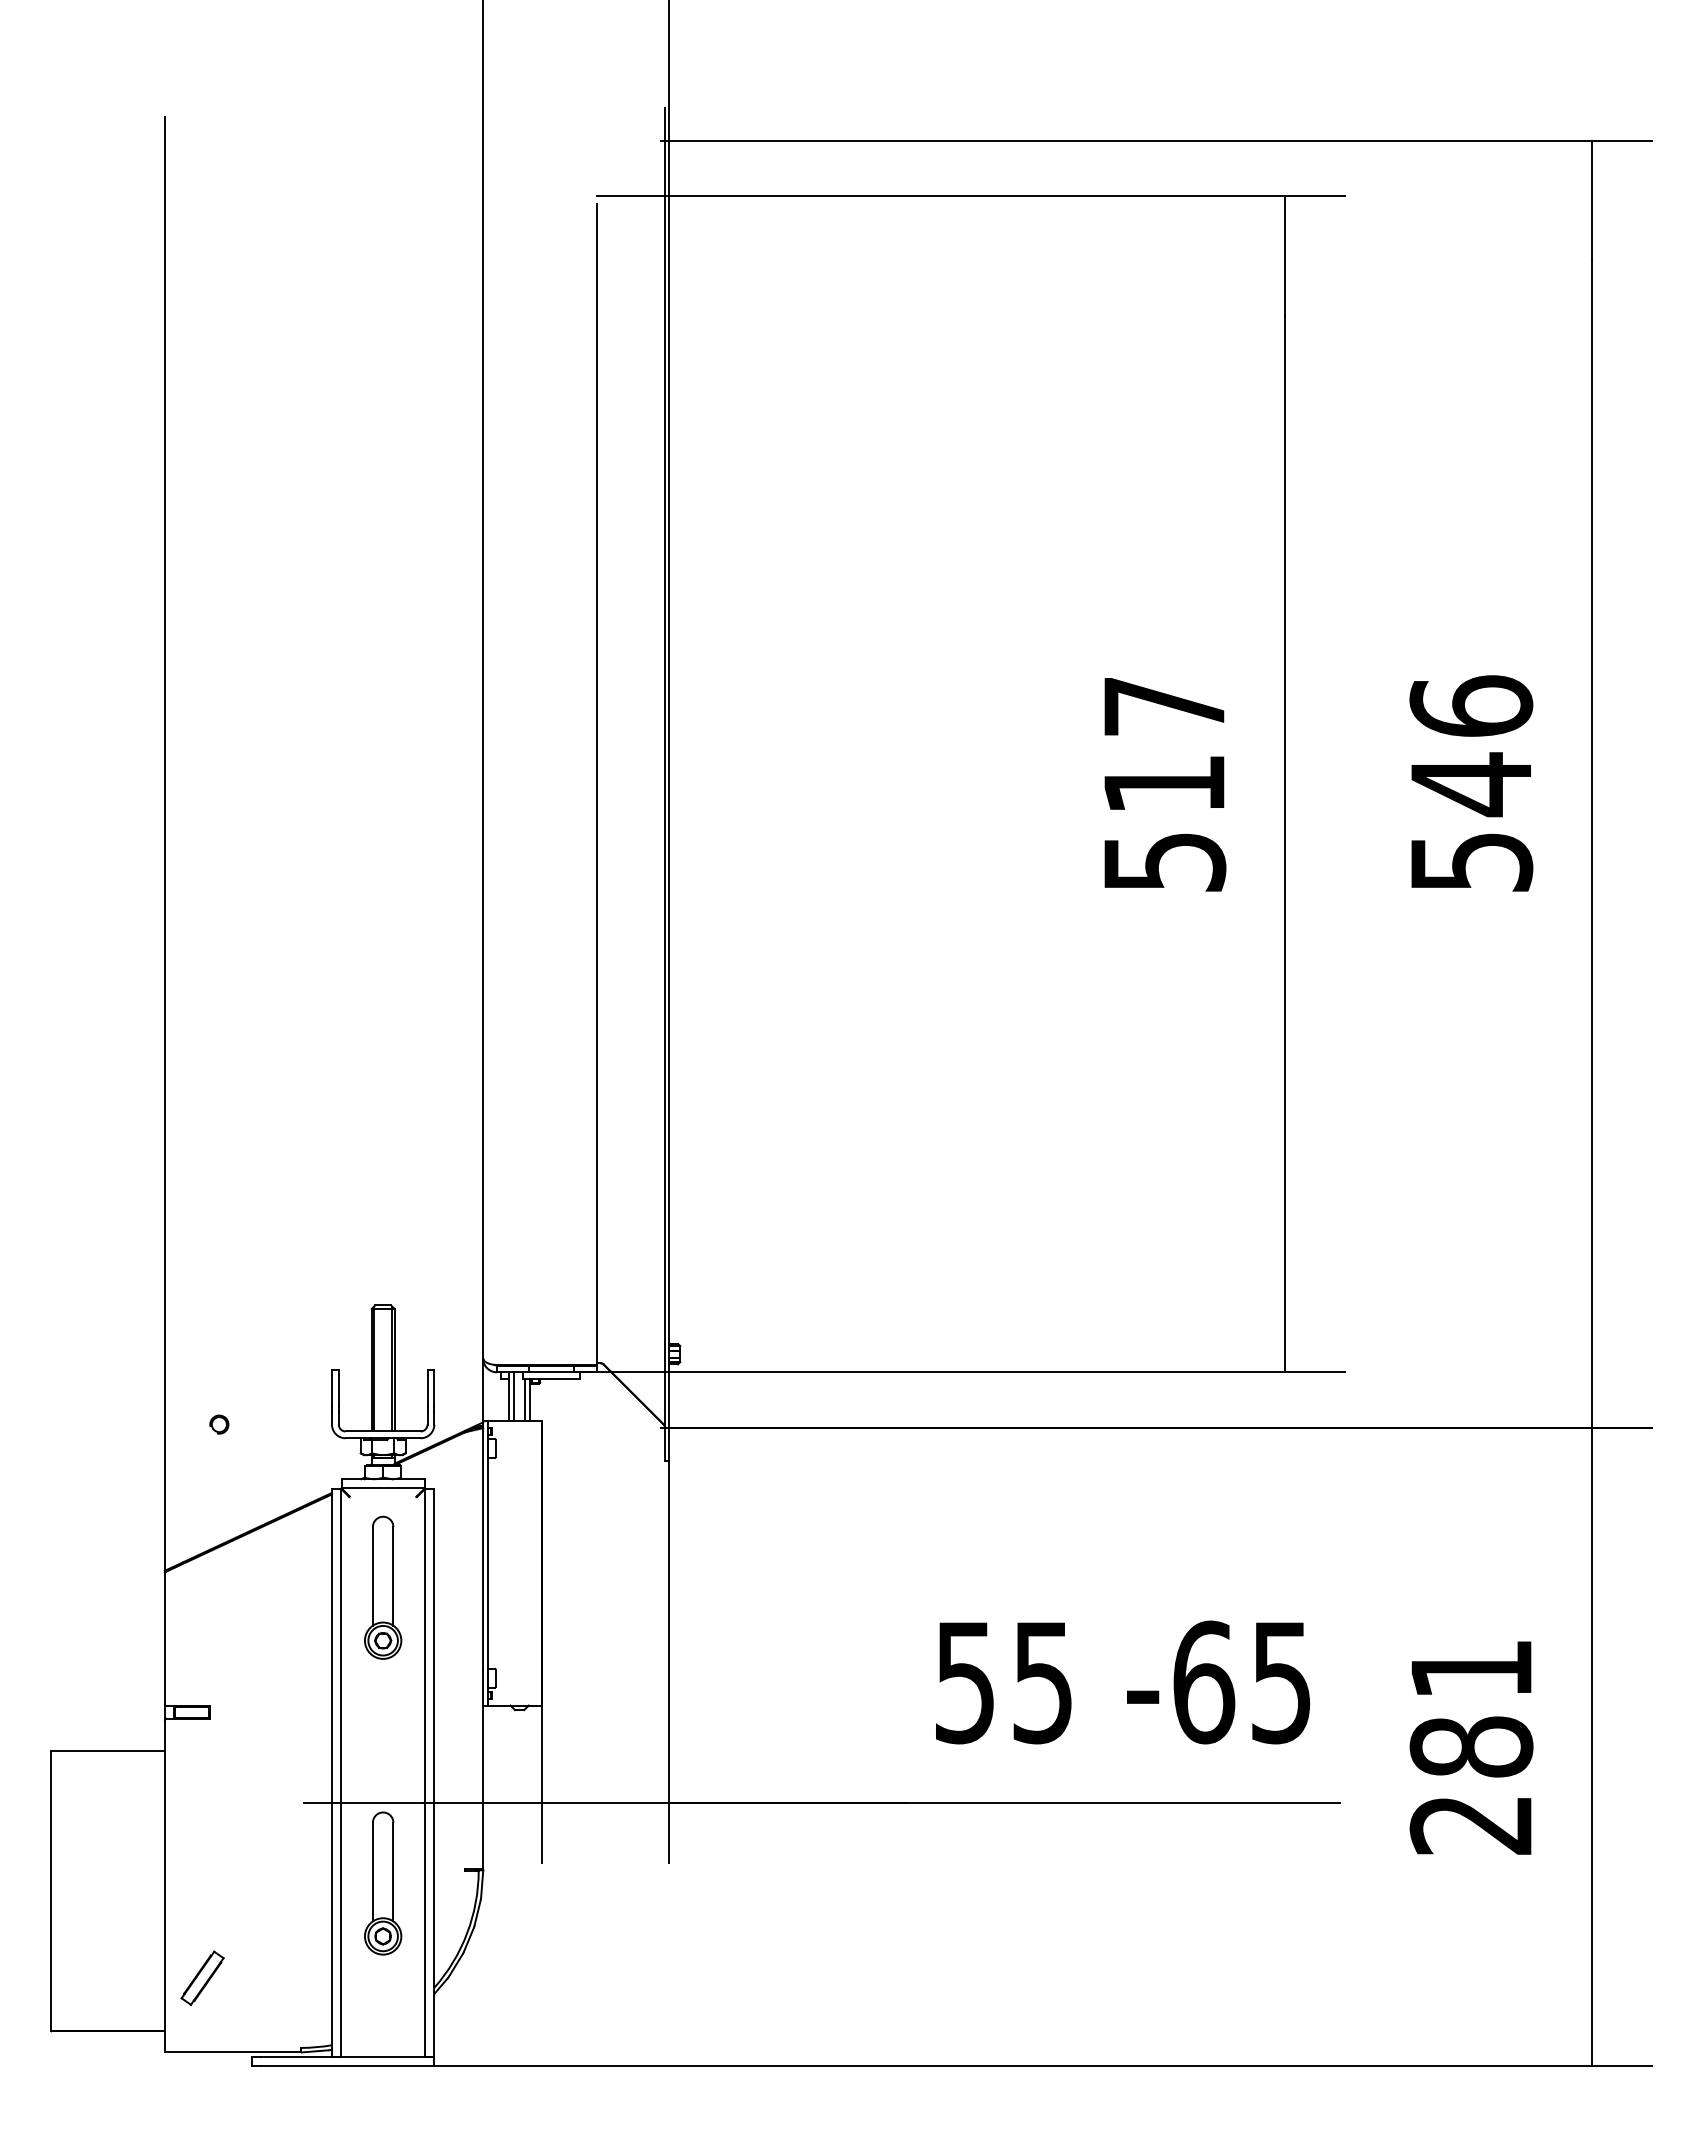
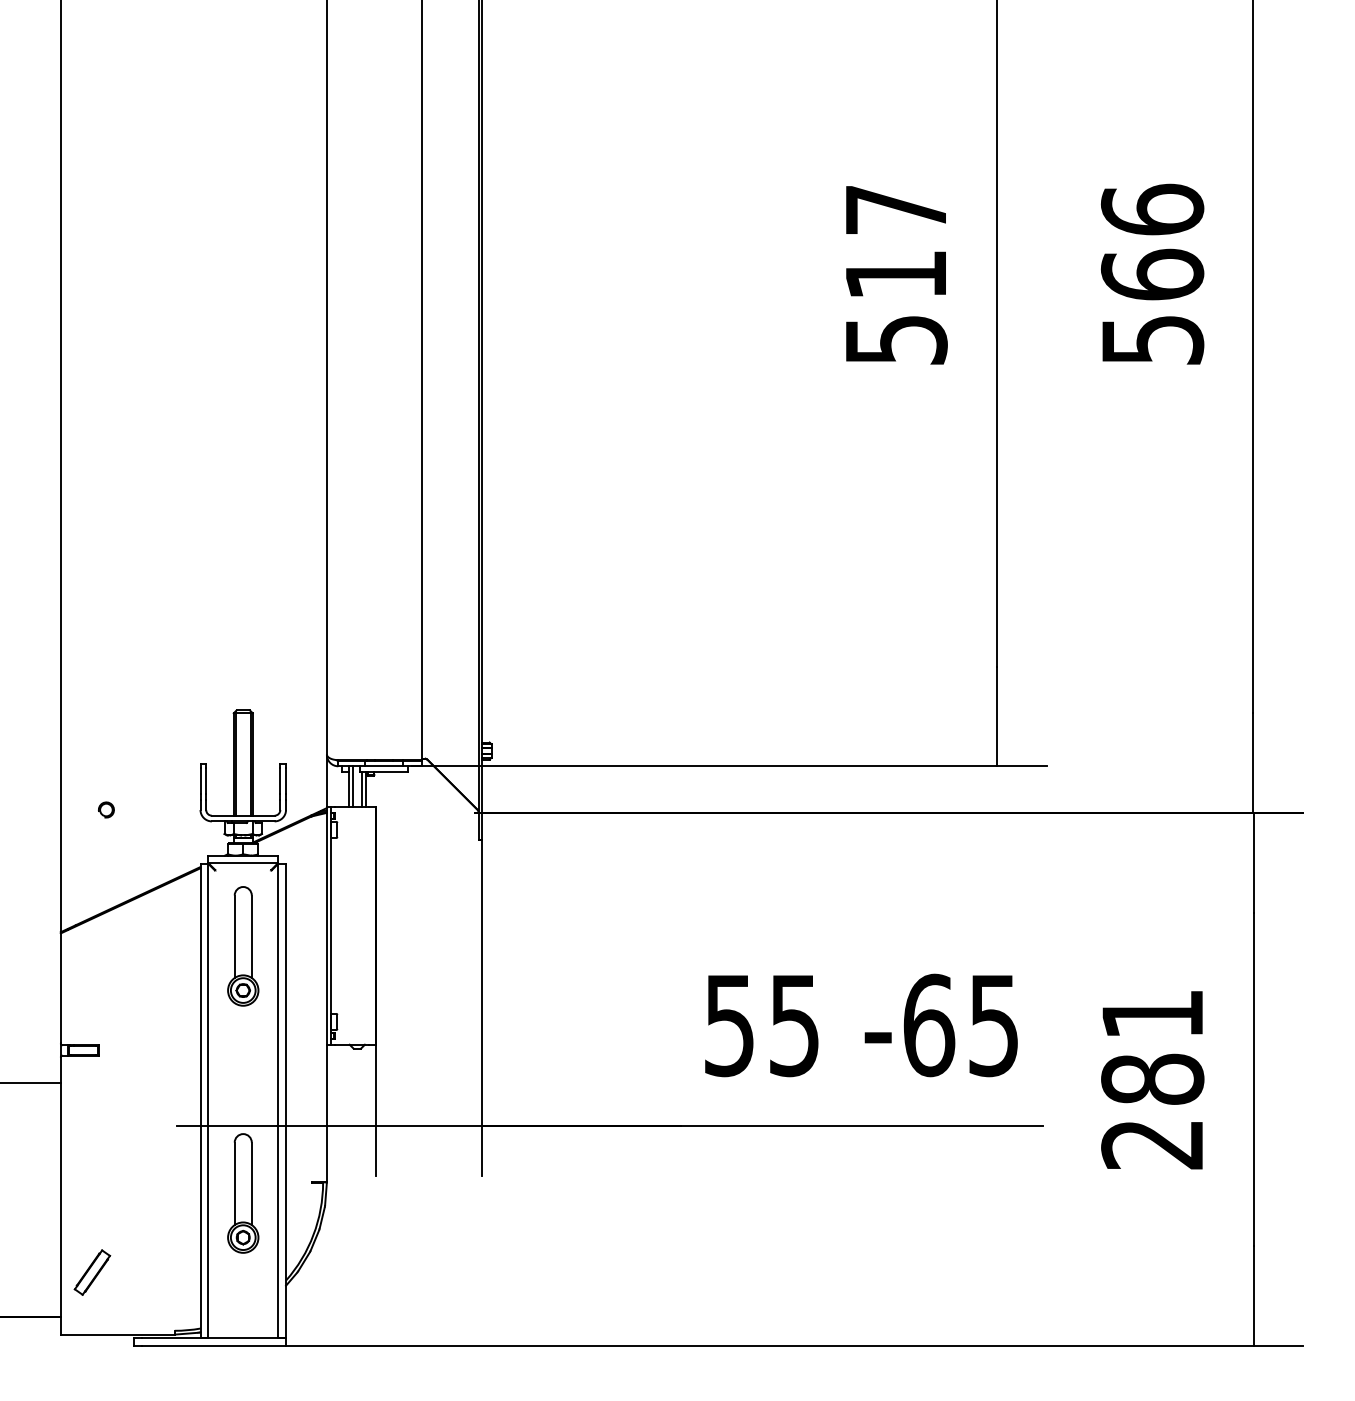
text: (1471, 784) -> (1152, 275), 546 -> 566

